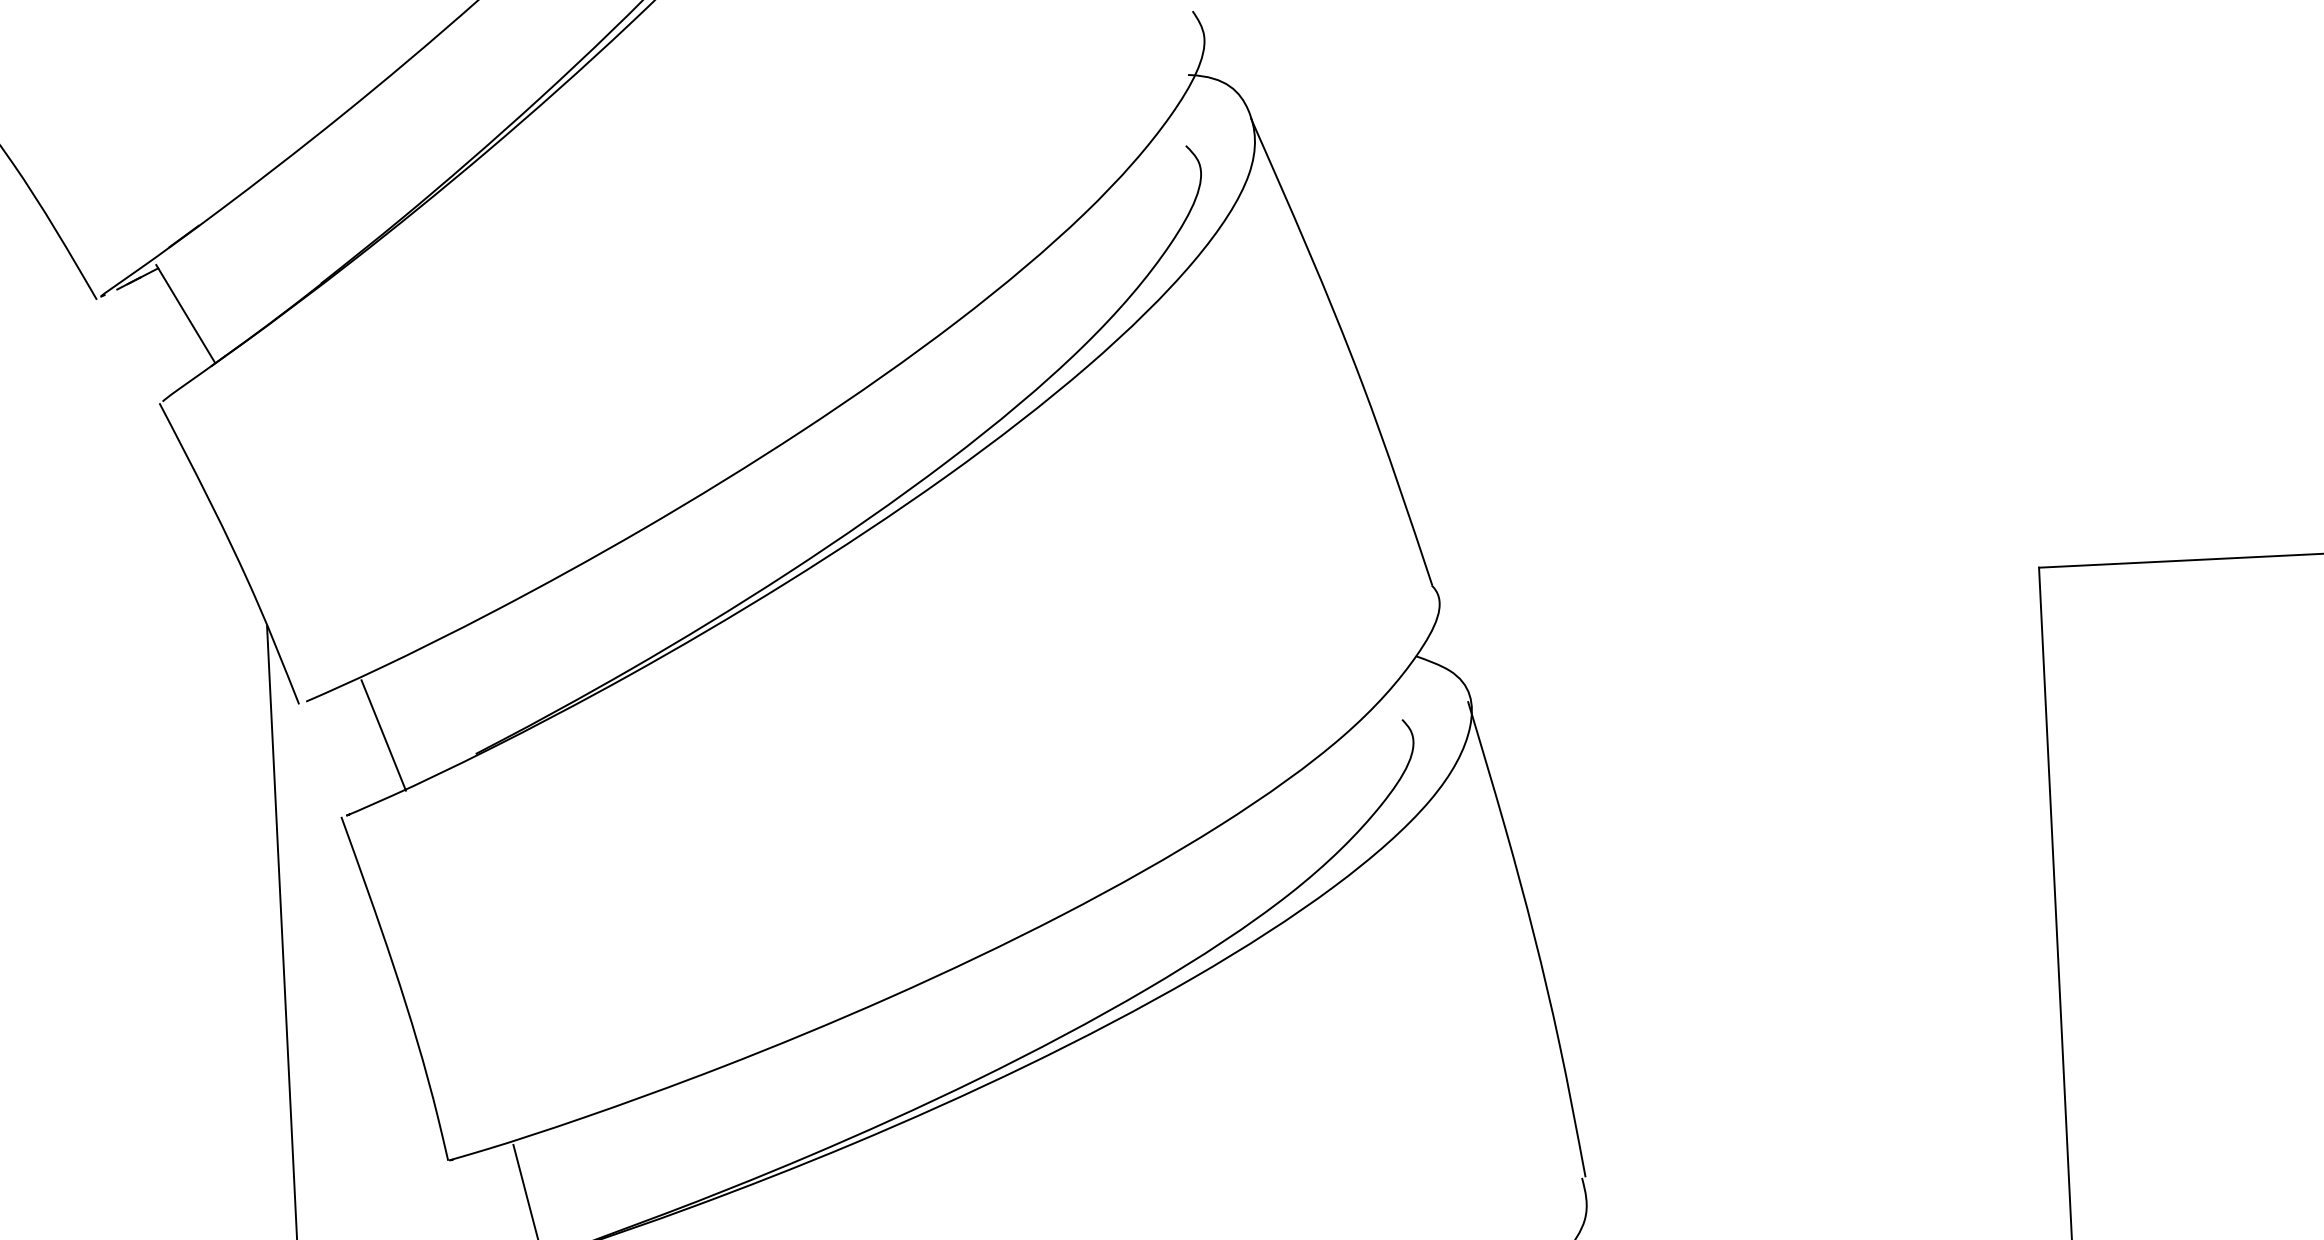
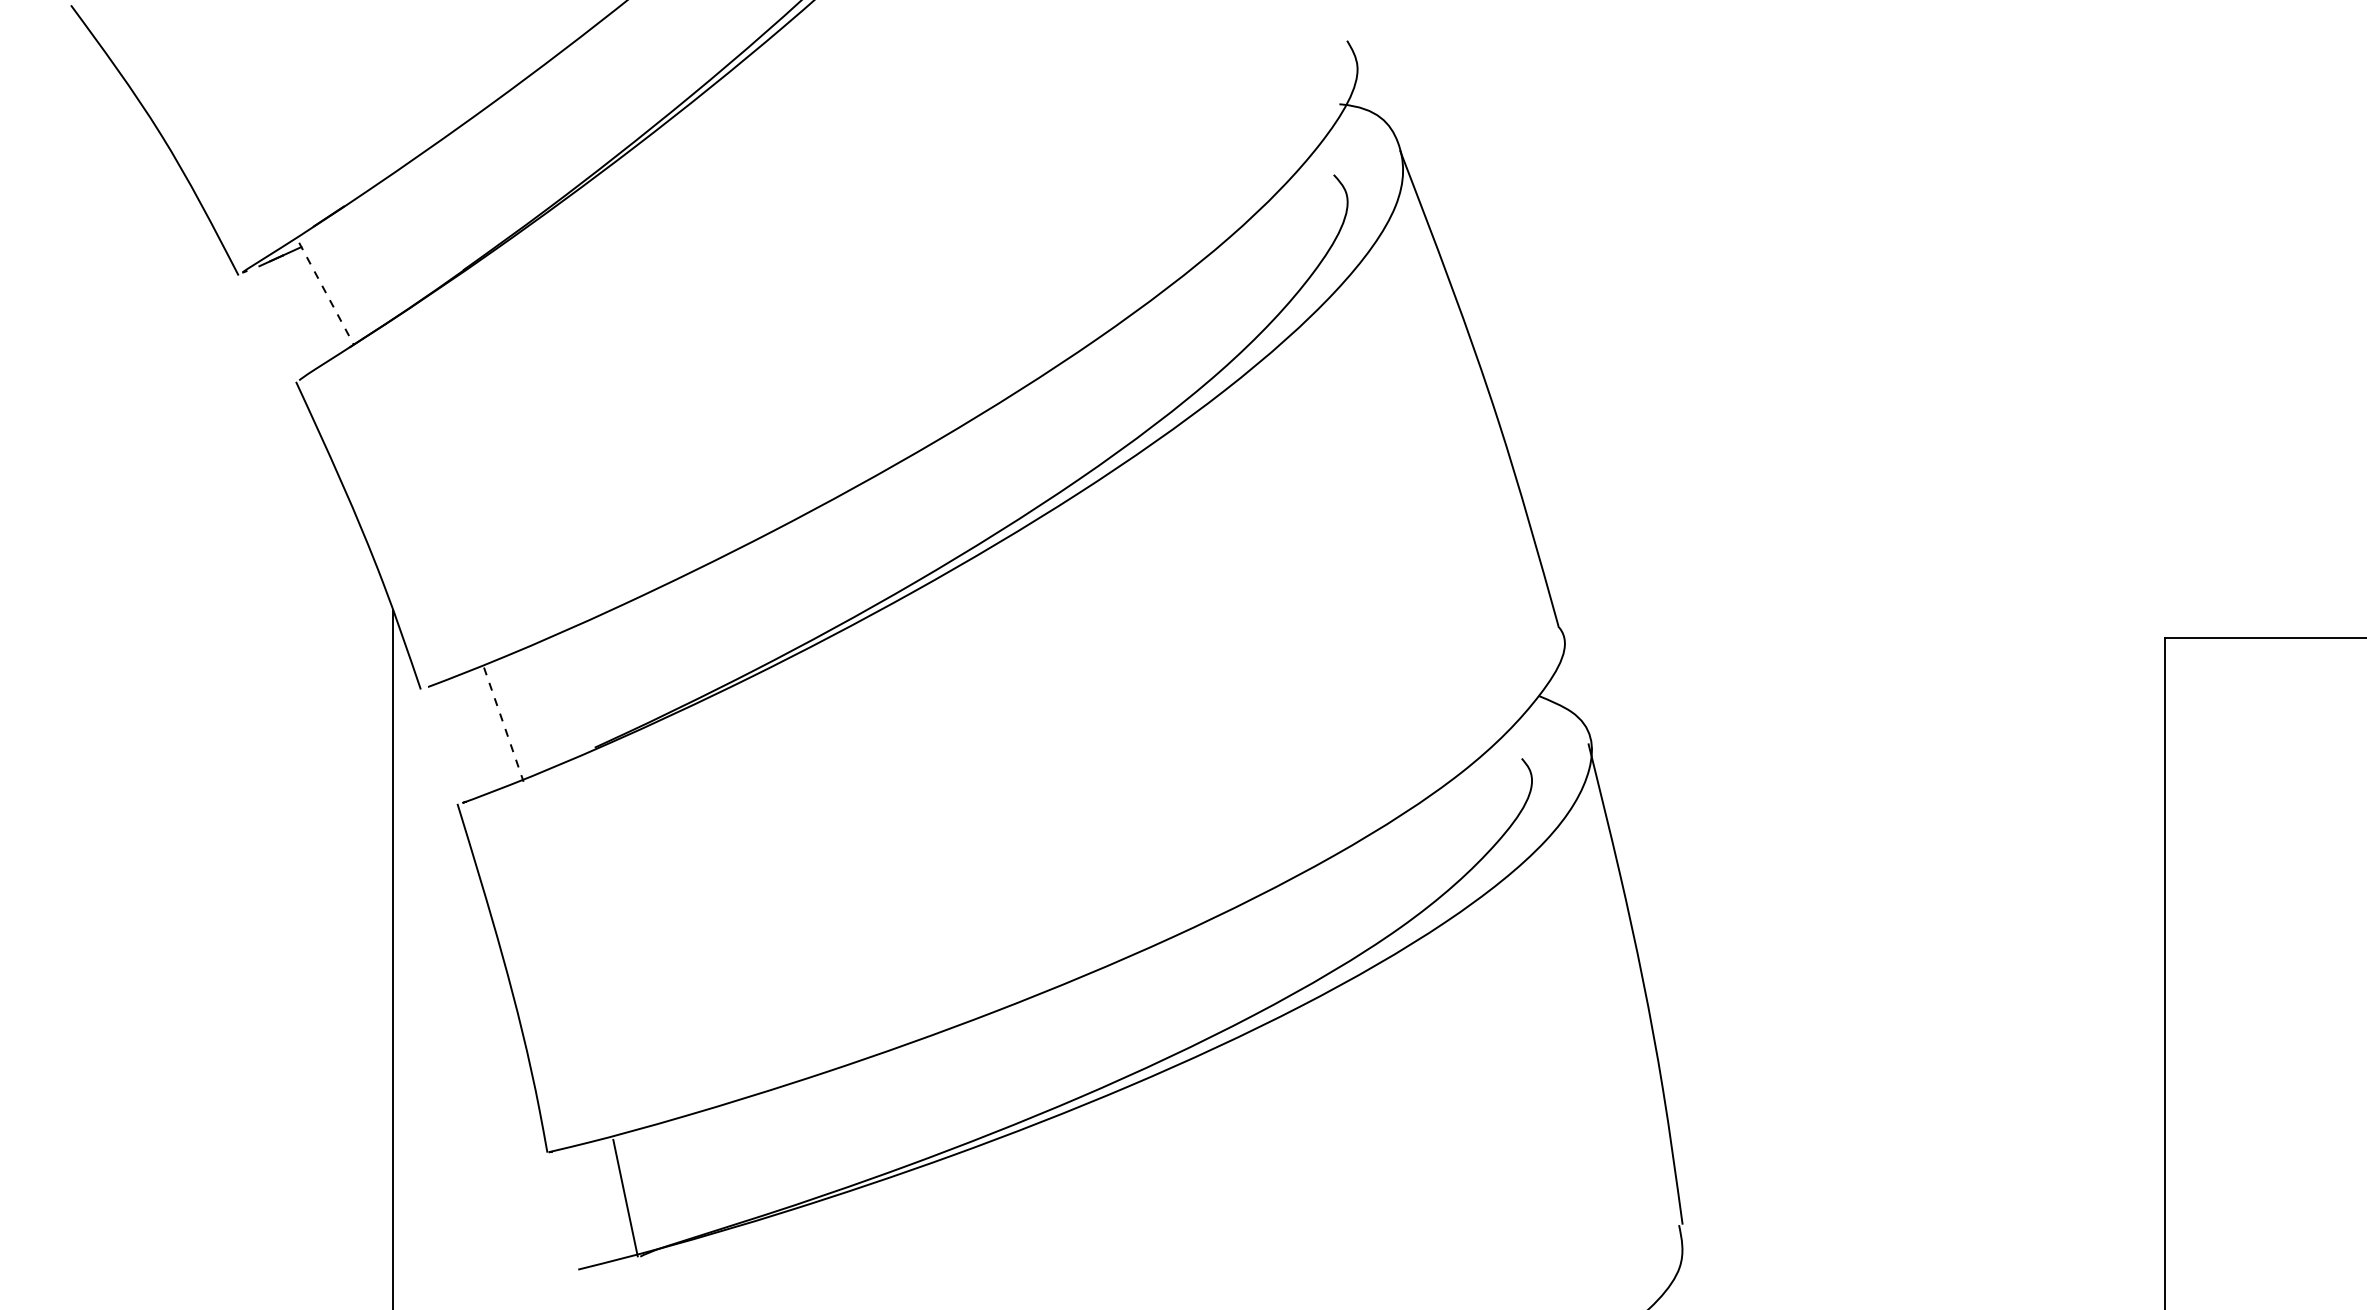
line: (185, 314) -> (326, 294), solid -> dashed
line: (383, 735) -> (503, 724), solid -> dashed

